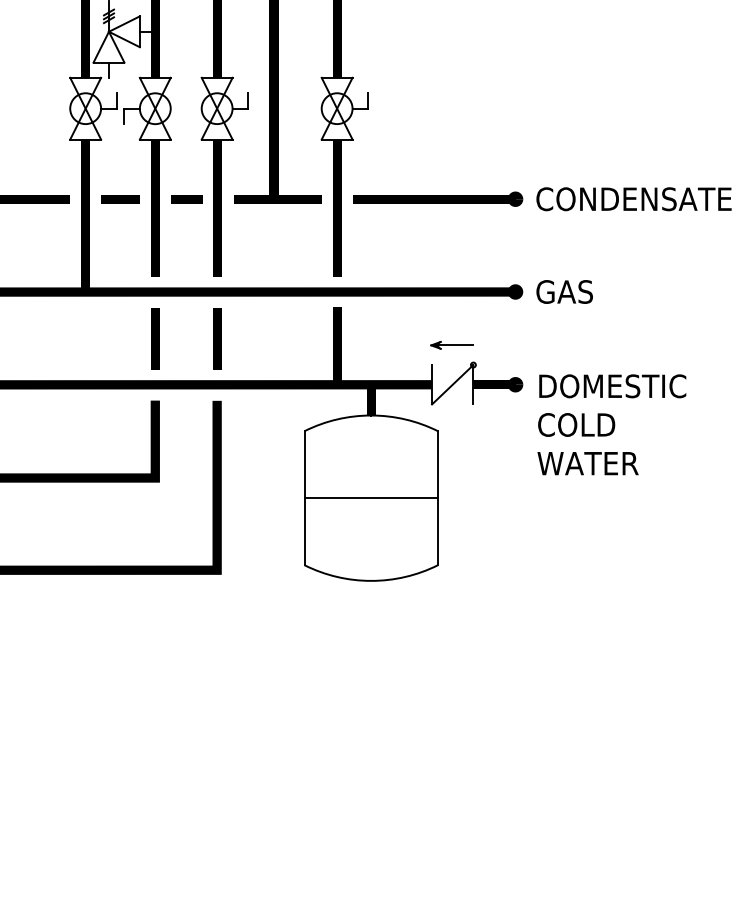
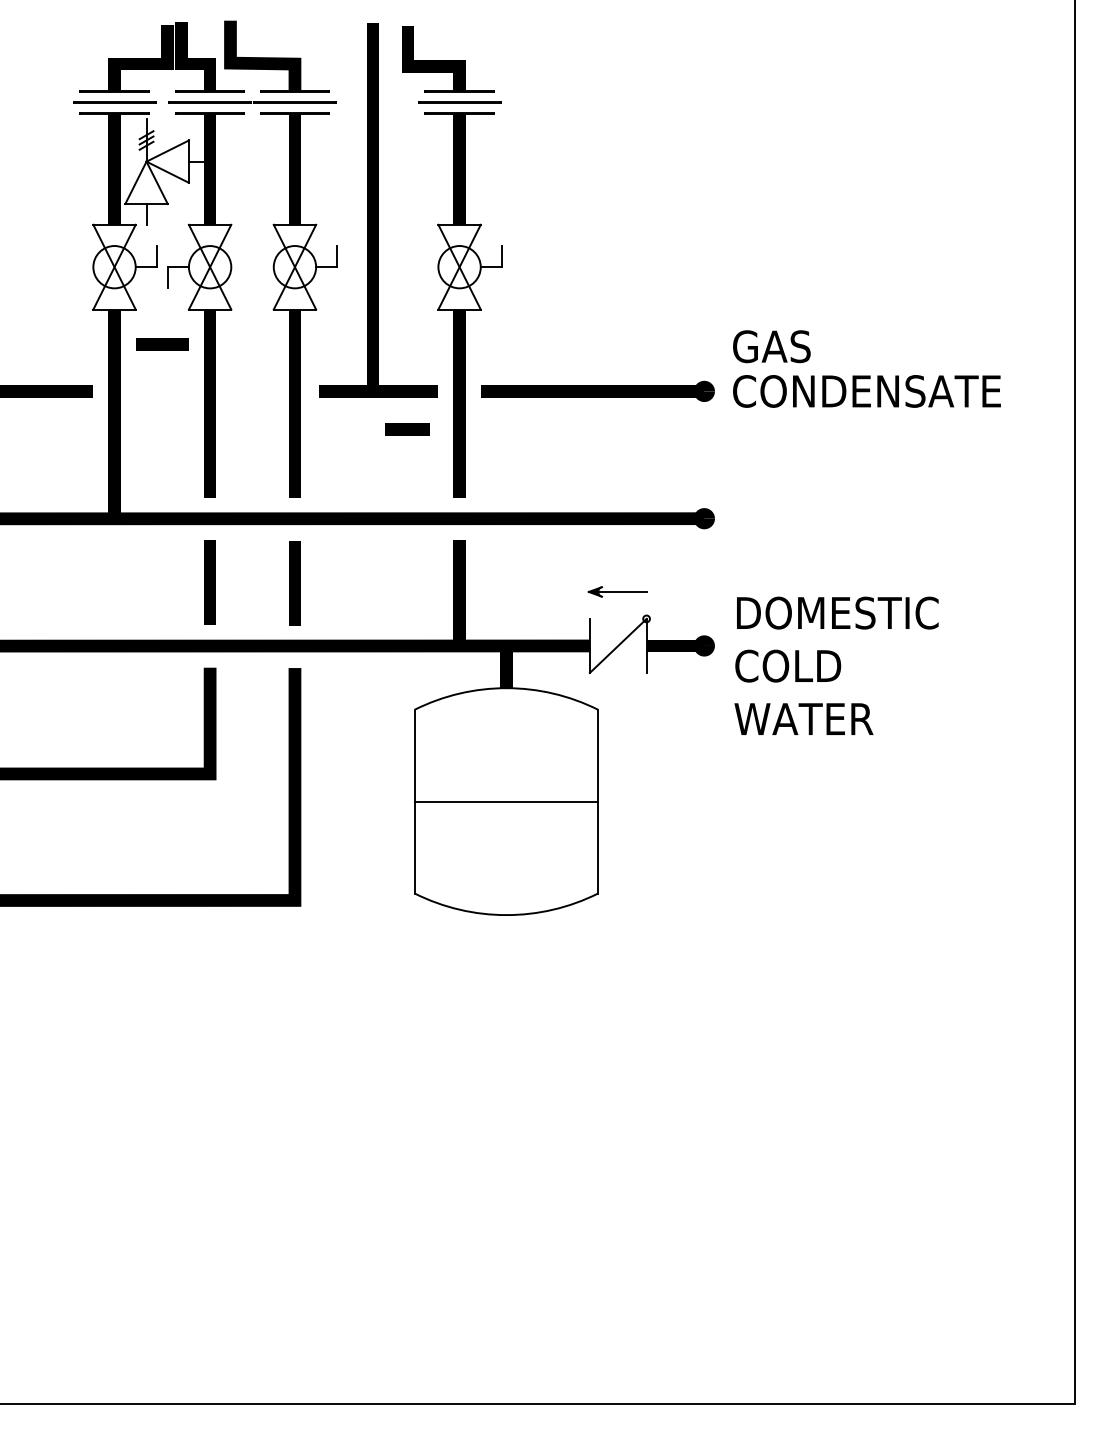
line: (120, 199) -> (162, 344), moved
line: (186, 199) -> (407, 429), moved
text: (564, 291) -> (771, 346), moved
text: (611, 424) -> (836, 665), moved

